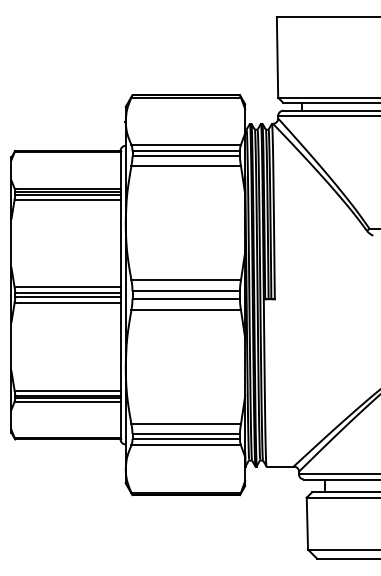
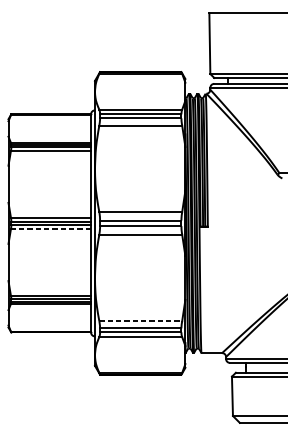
line: (67, 302) -> (50, 228), solid -> dashed
line: (186, 424) -> (140, 321), solid -> dashed

